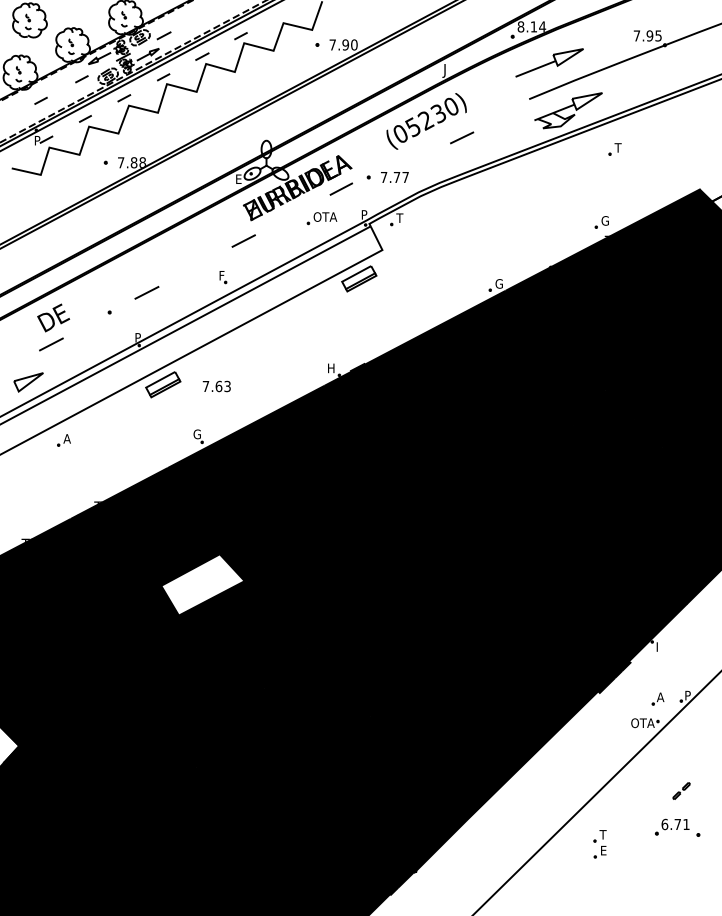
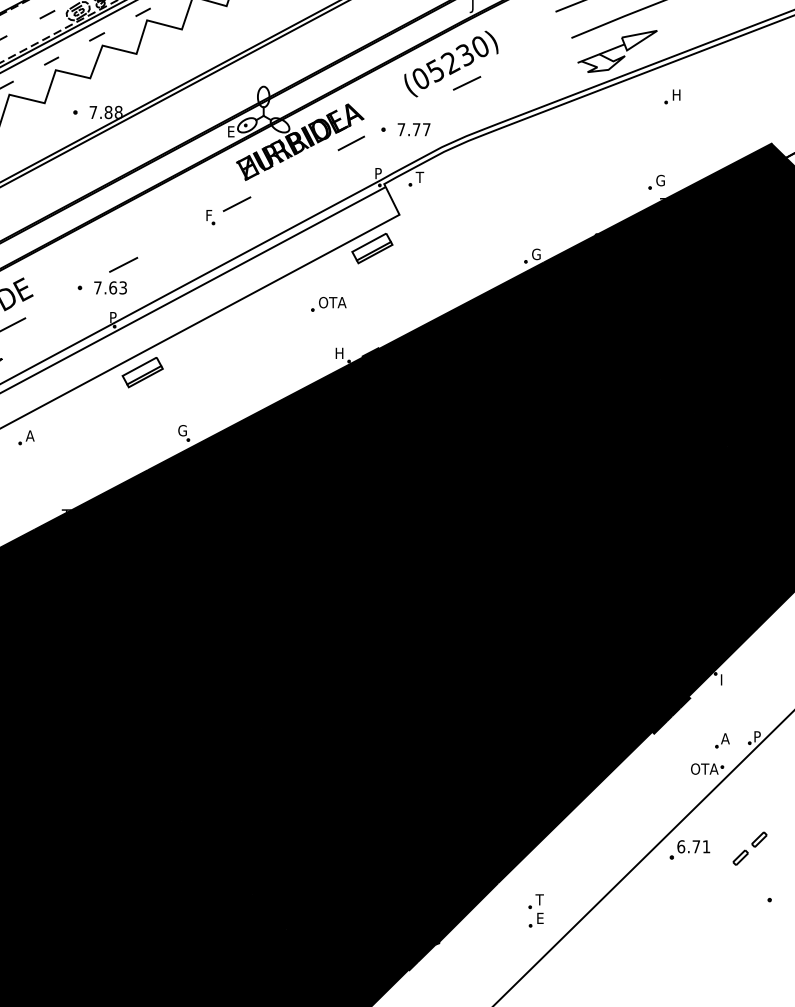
line: (462, 137) -> (467, 82), moved
text: (618, 147) -> (676, 94), T -> H
part: (321, 218) -> (328, 304), moved
part: (223, 277) -> (210, 217), moved
text: (216, 386) -> (110, 287), moved
fill: (202, 584) -> (188, 606), added
part: (681, 790) -> (749, 847), size x1.67
part: (672, 826) -> (690, 849), moved
part: (599, 844) -> (535, 911), moved

